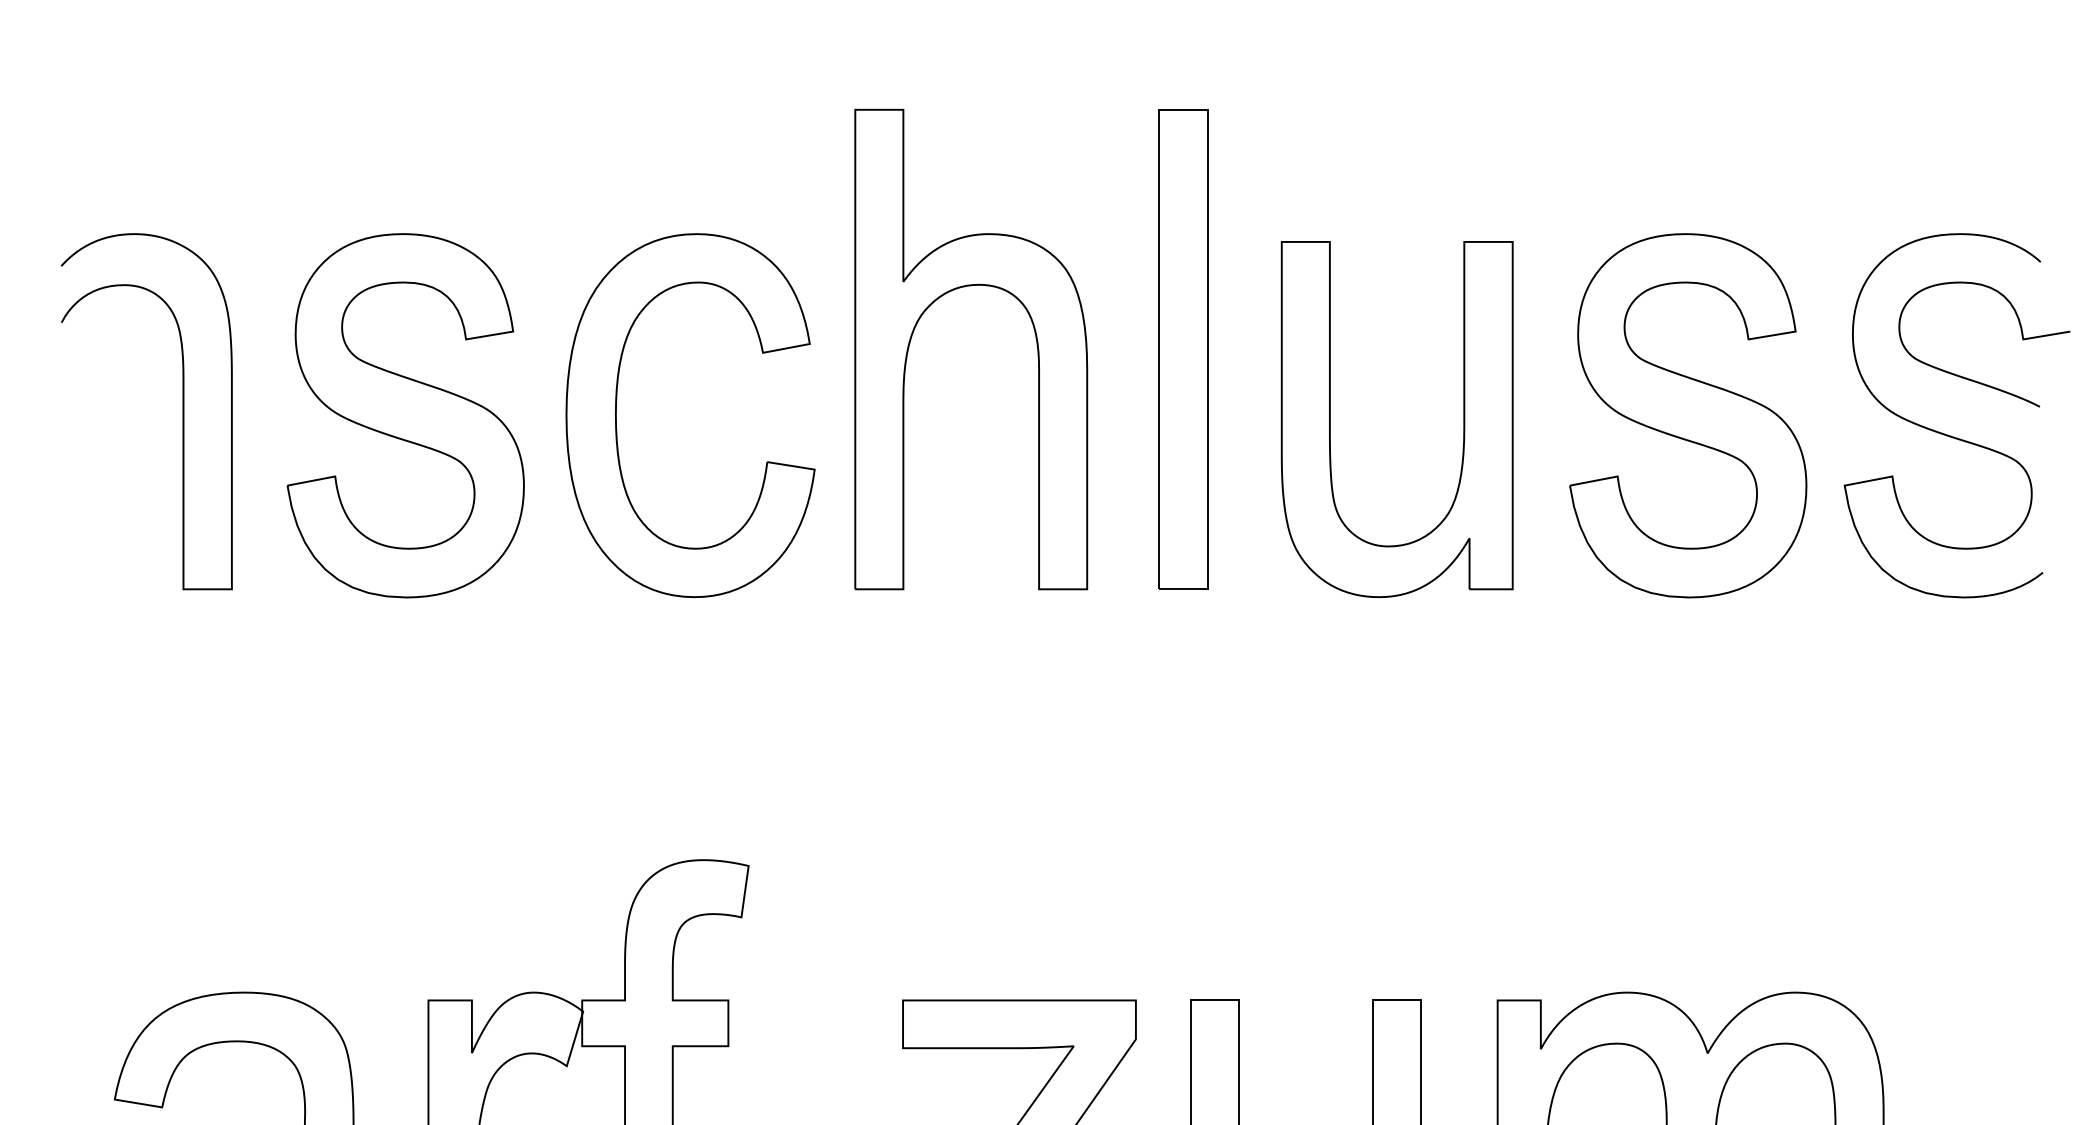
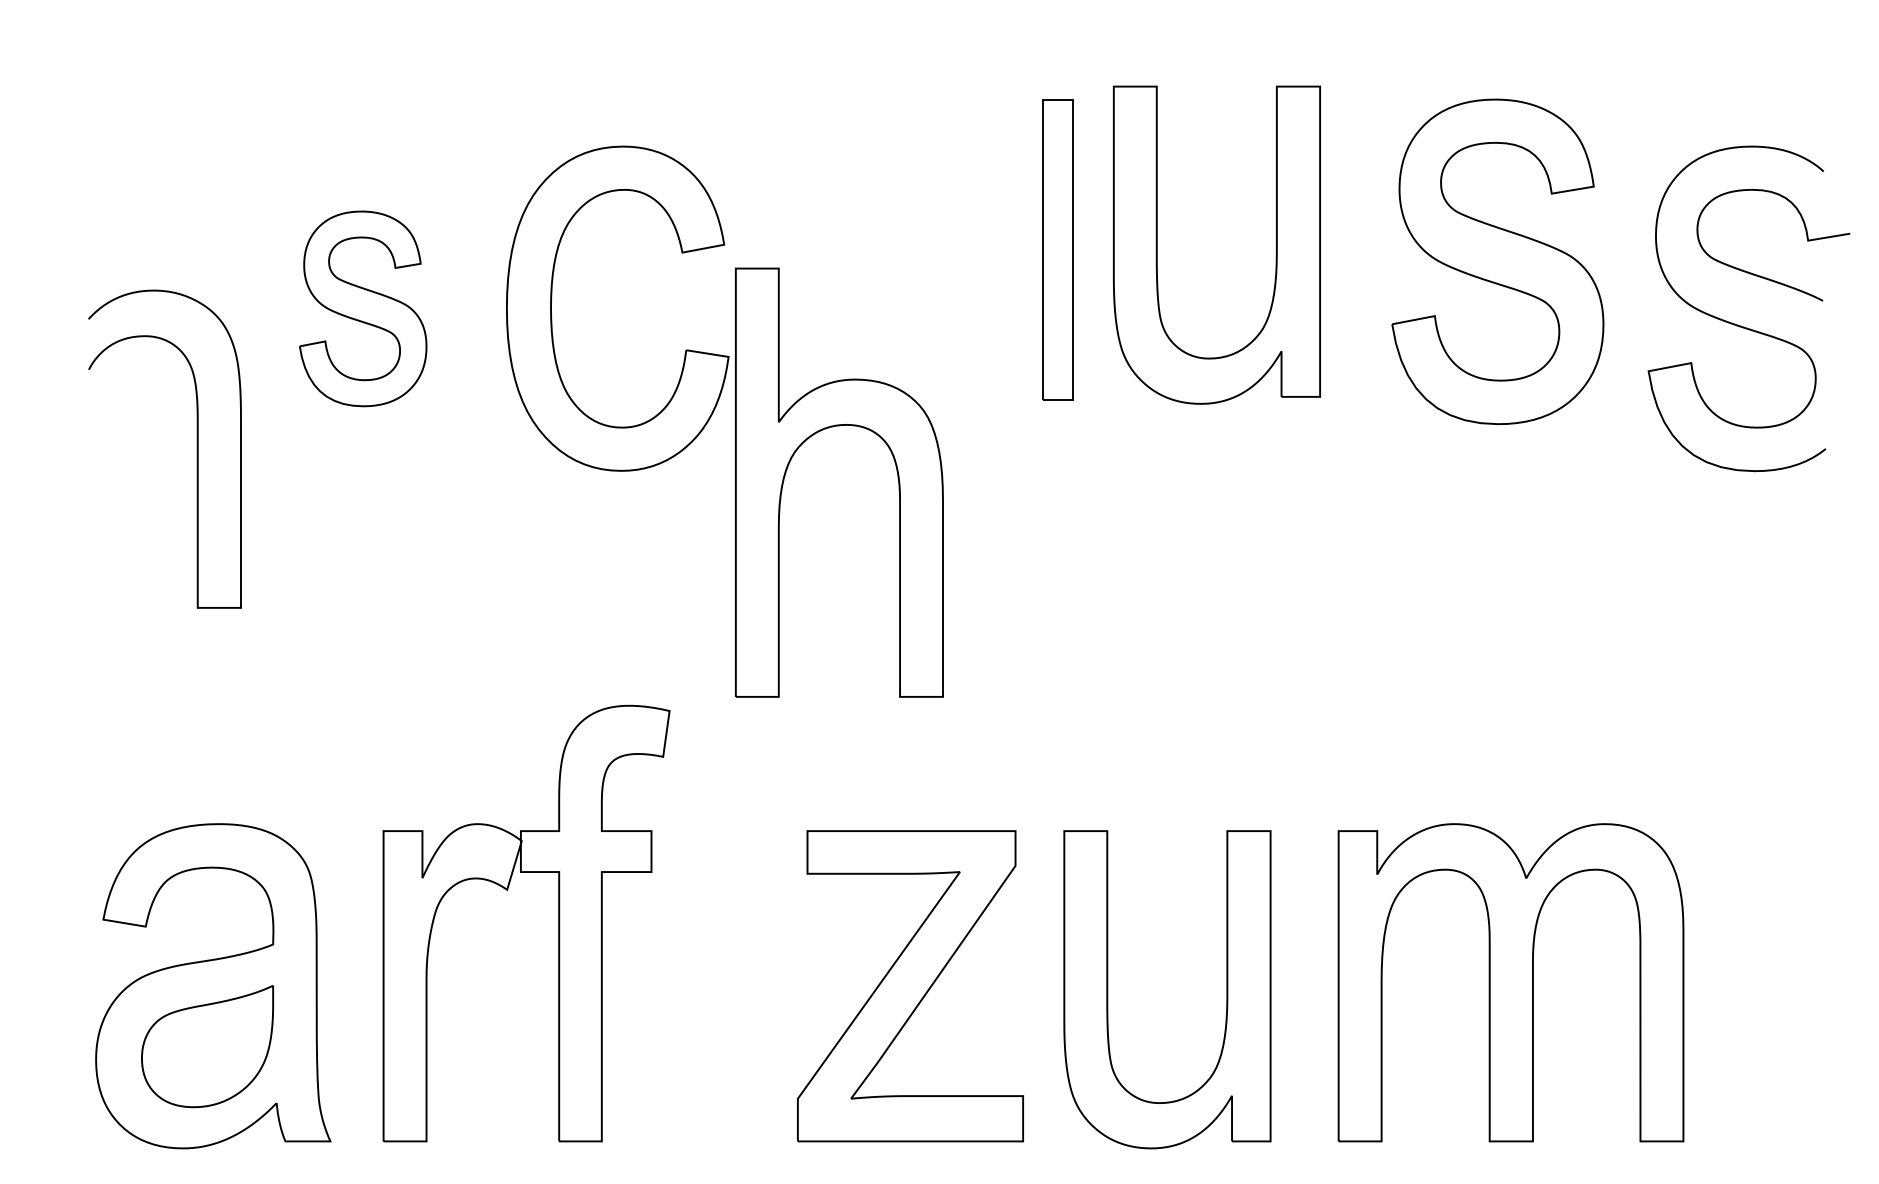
part: (925, 312) -> (798, 449), moved
part: (1184, 349) -> (1058, 249), size x0.7
curve: (182, 410) -> (196, 448), moved
part: (404, 415) -> (362, 308), size x0.6
part: (1687, 415) -> (1497, 261), moved
part: (1330, 418) -> (1157, 244), moved

